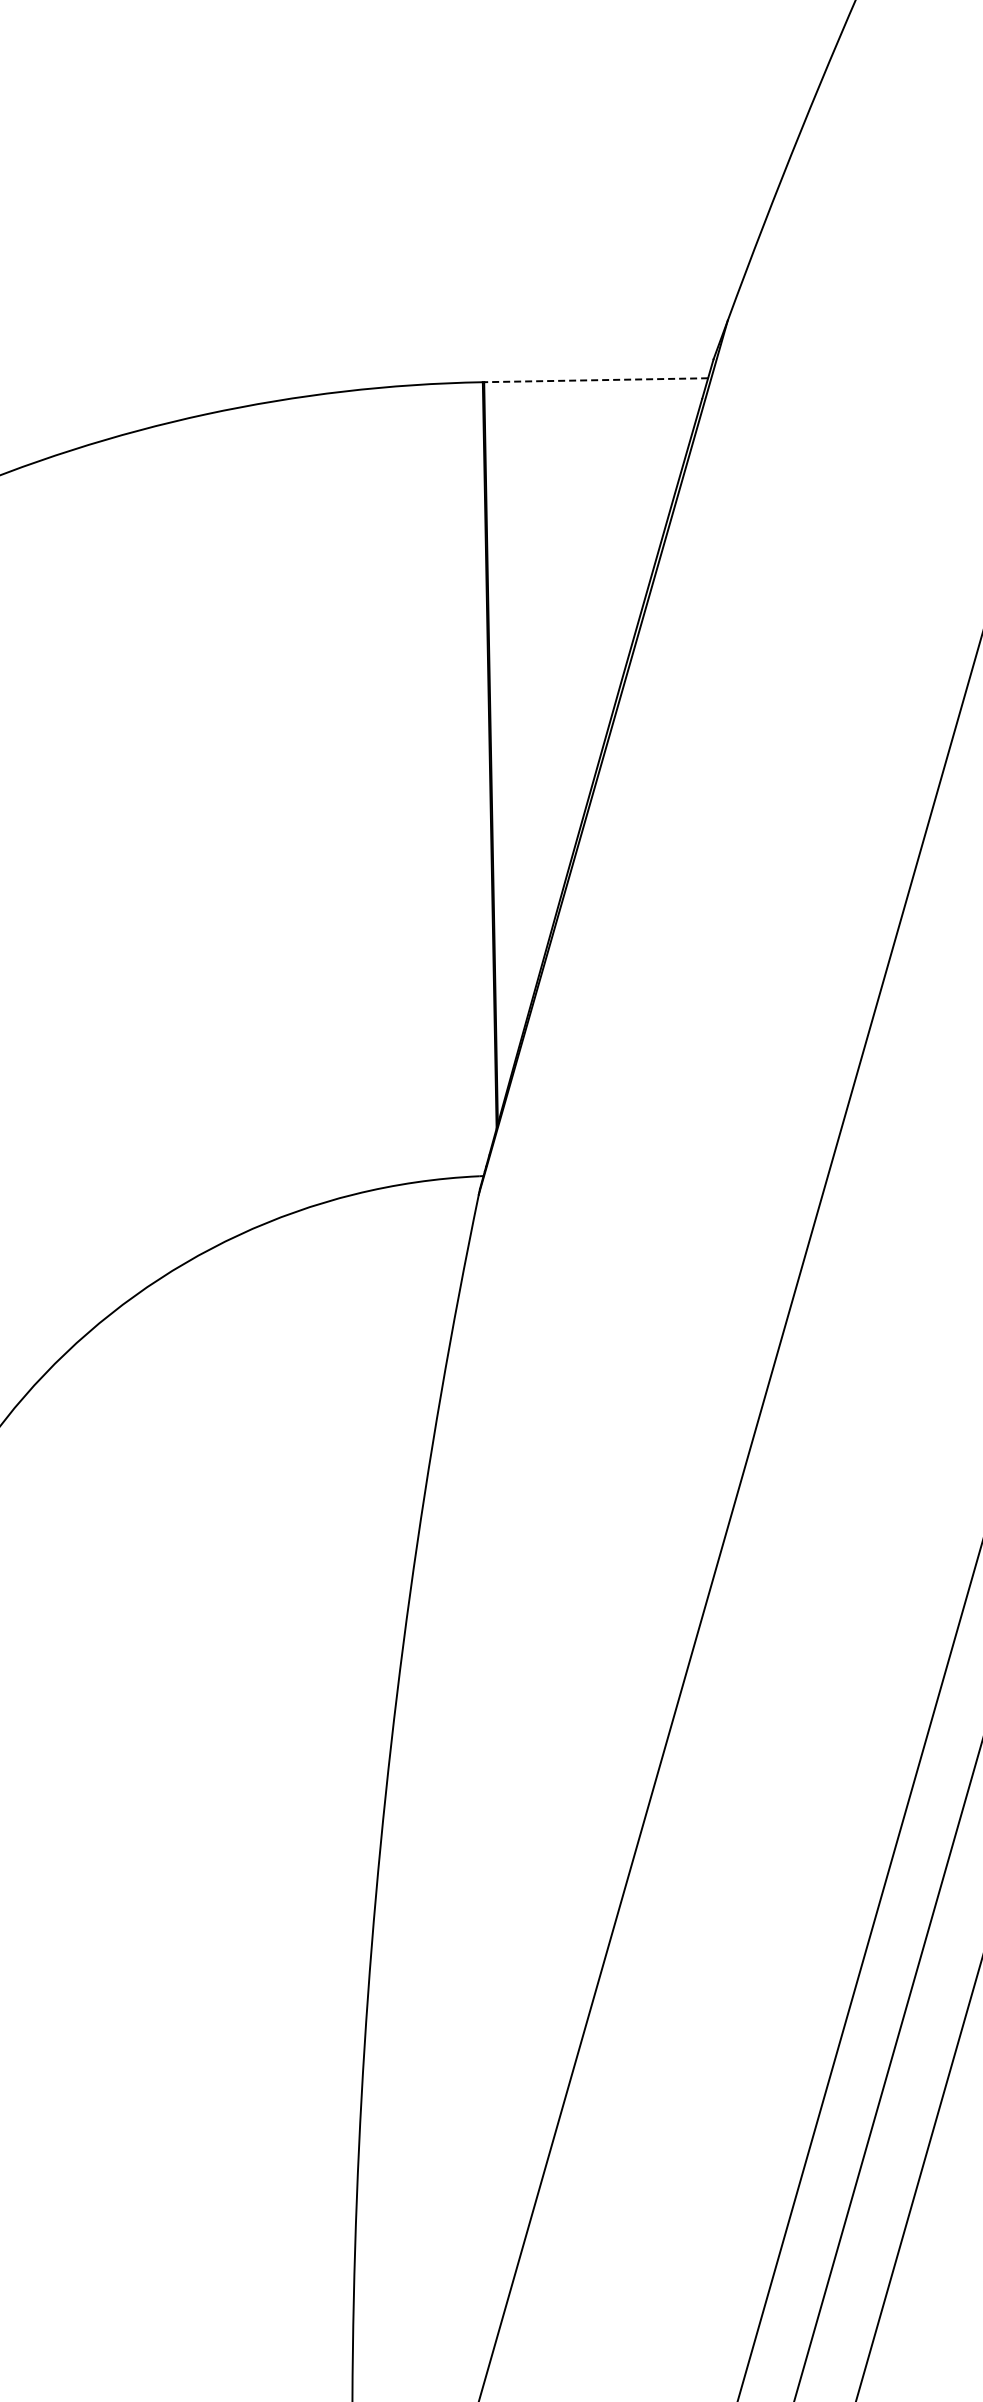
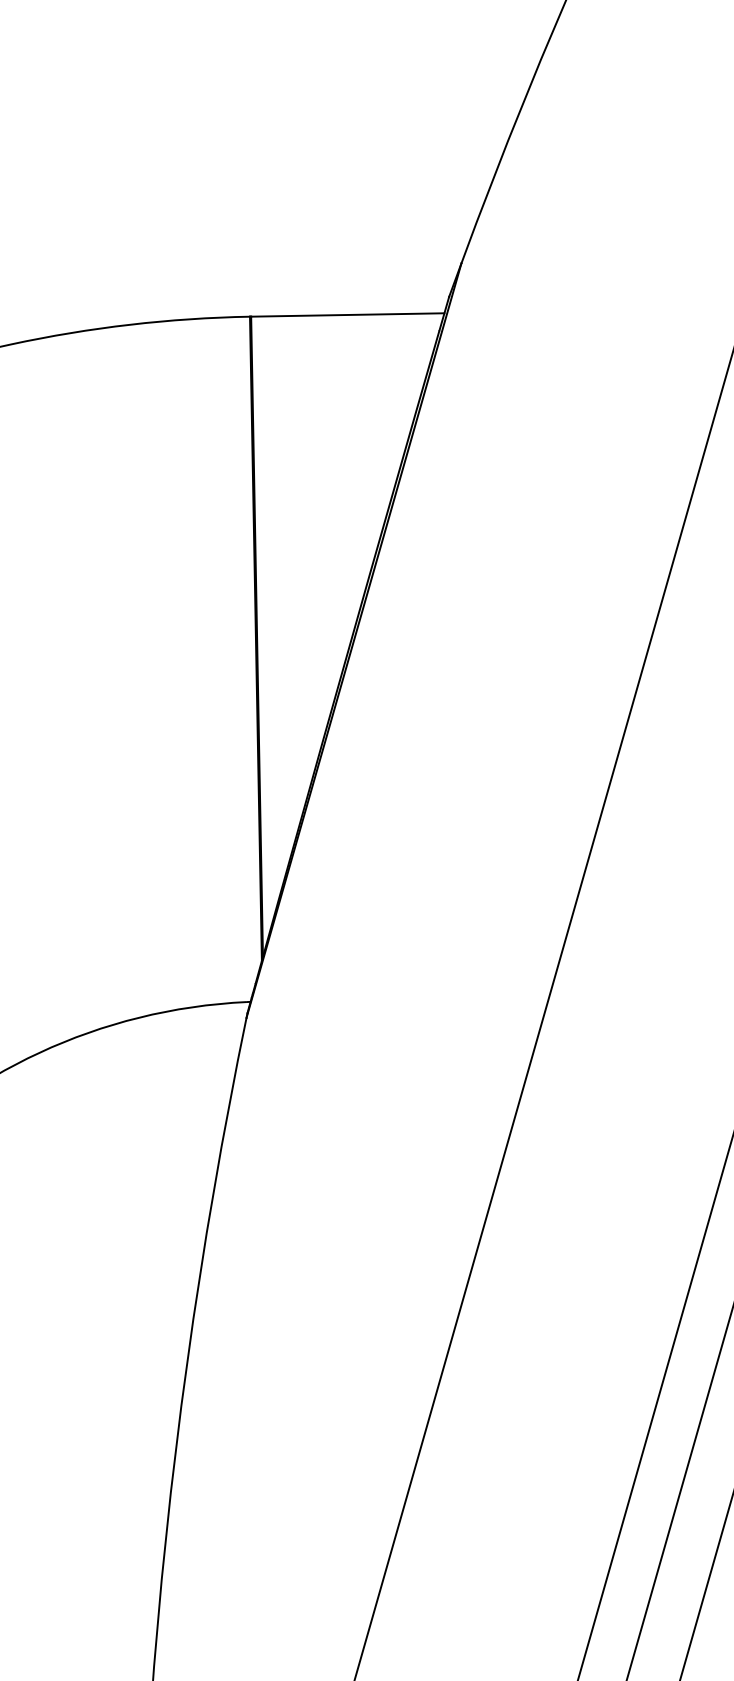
line: (596, 380) -> (348, 315), dashed -> solid

